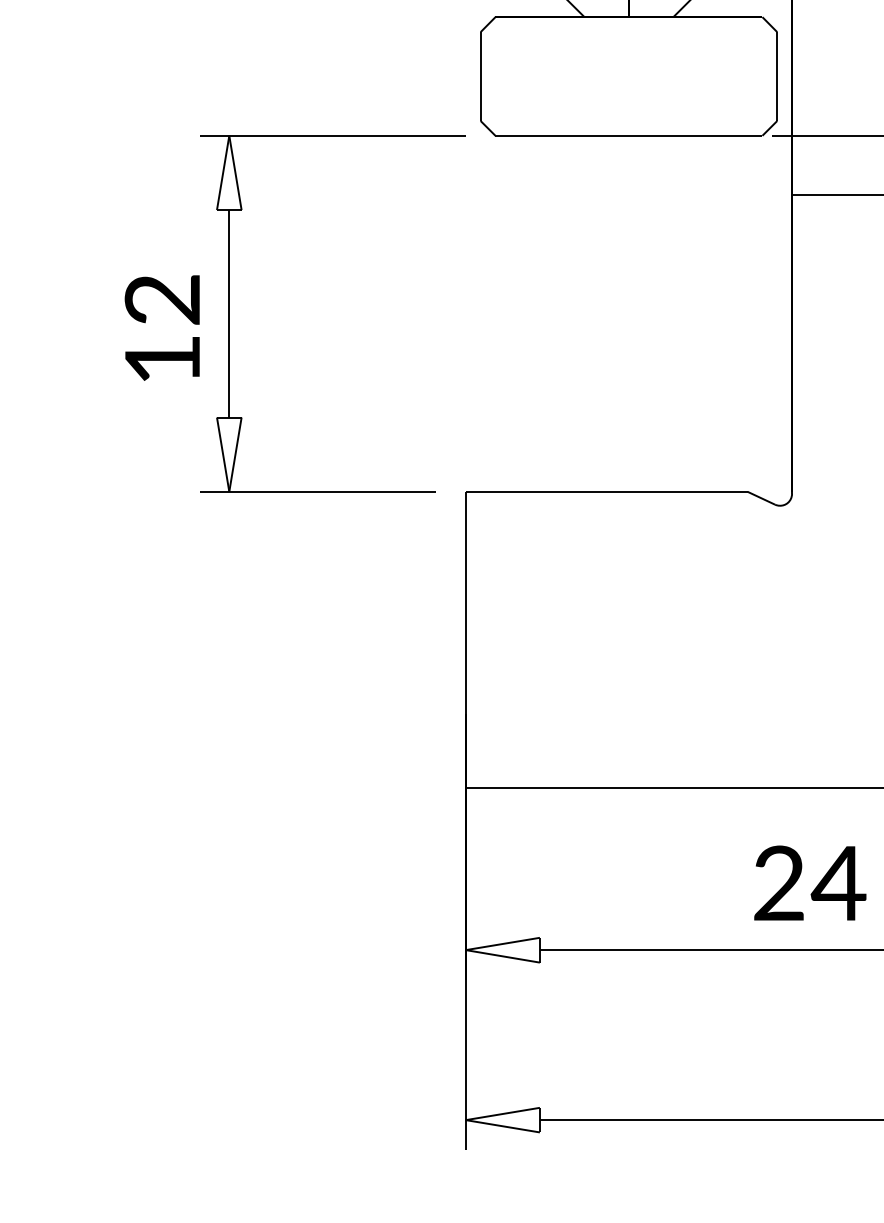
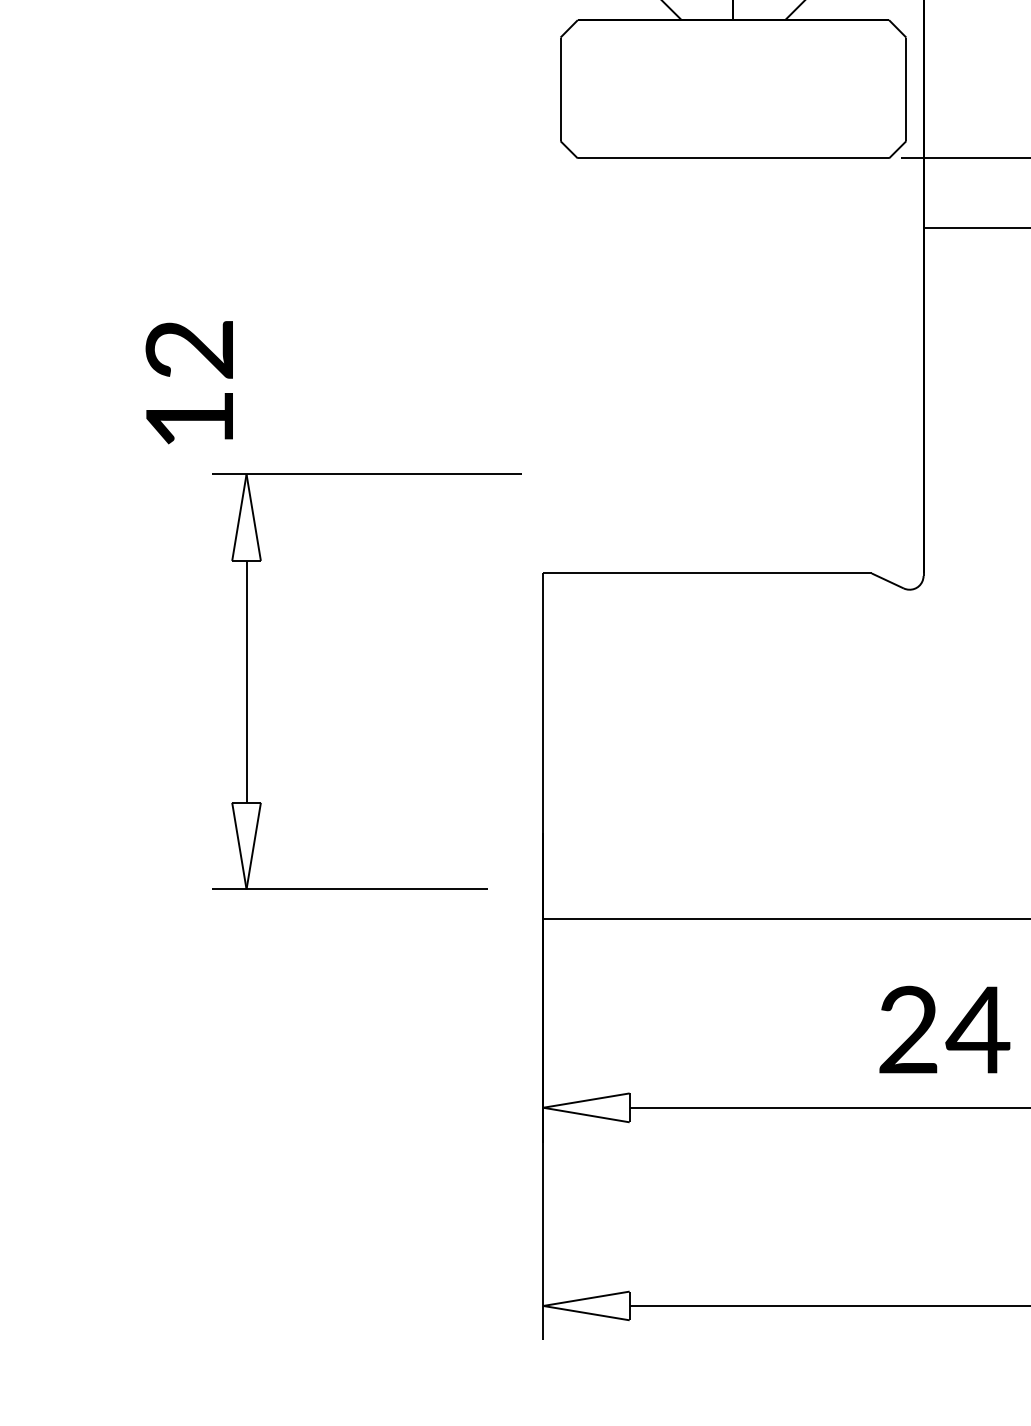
part: (229, 313) -> (246, 681), moved

